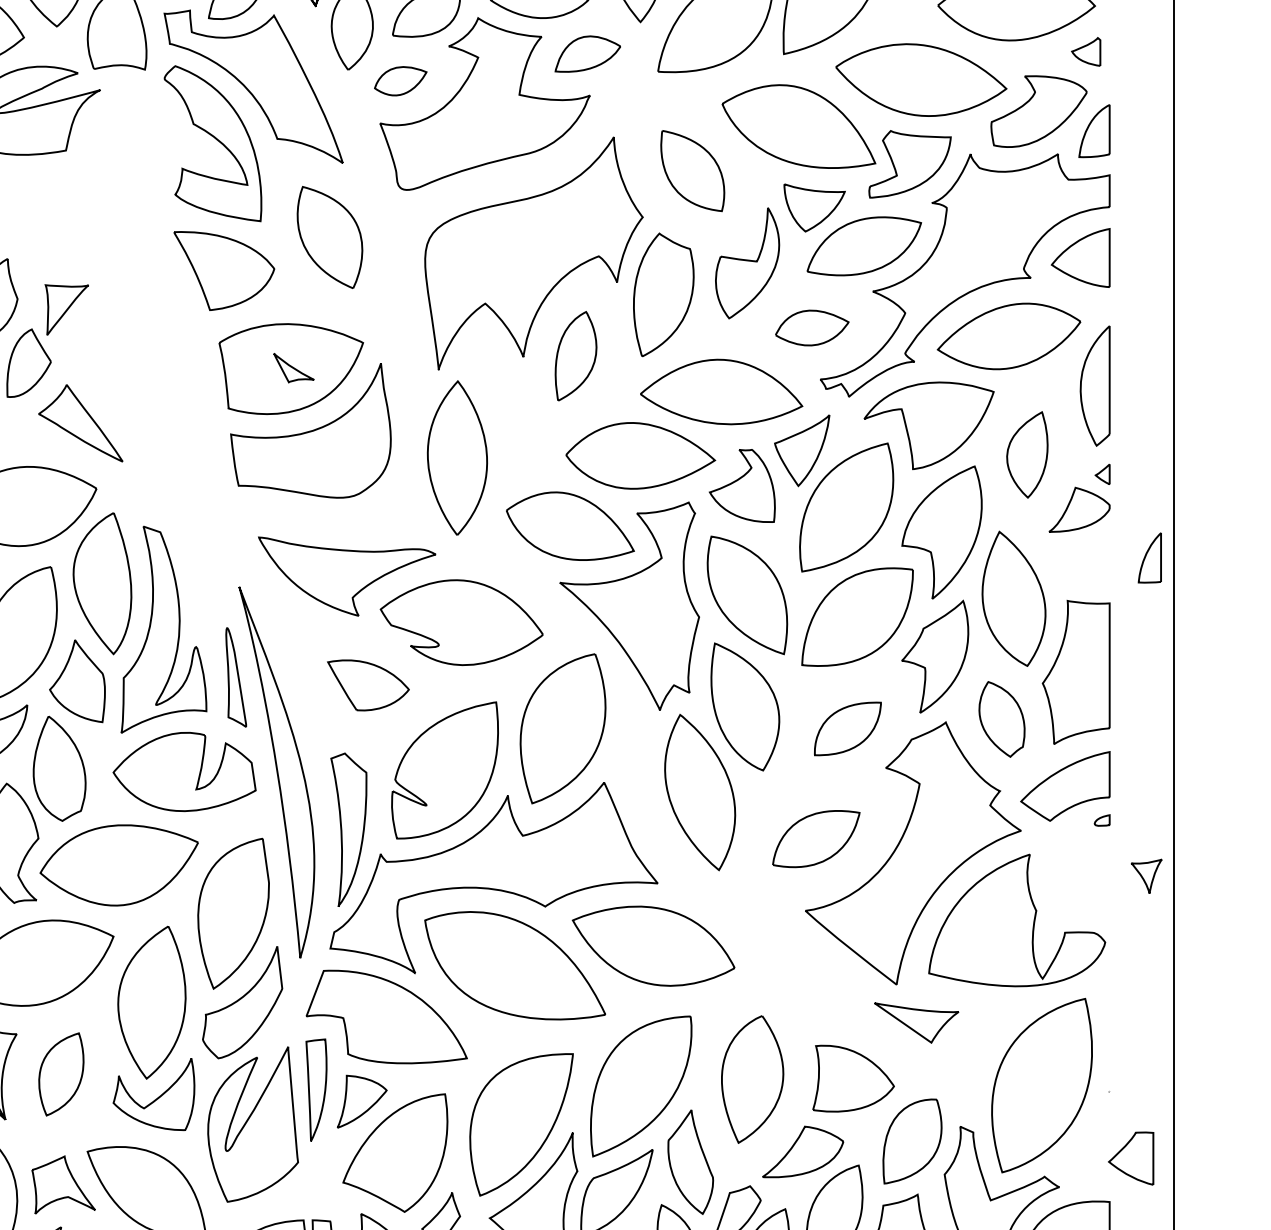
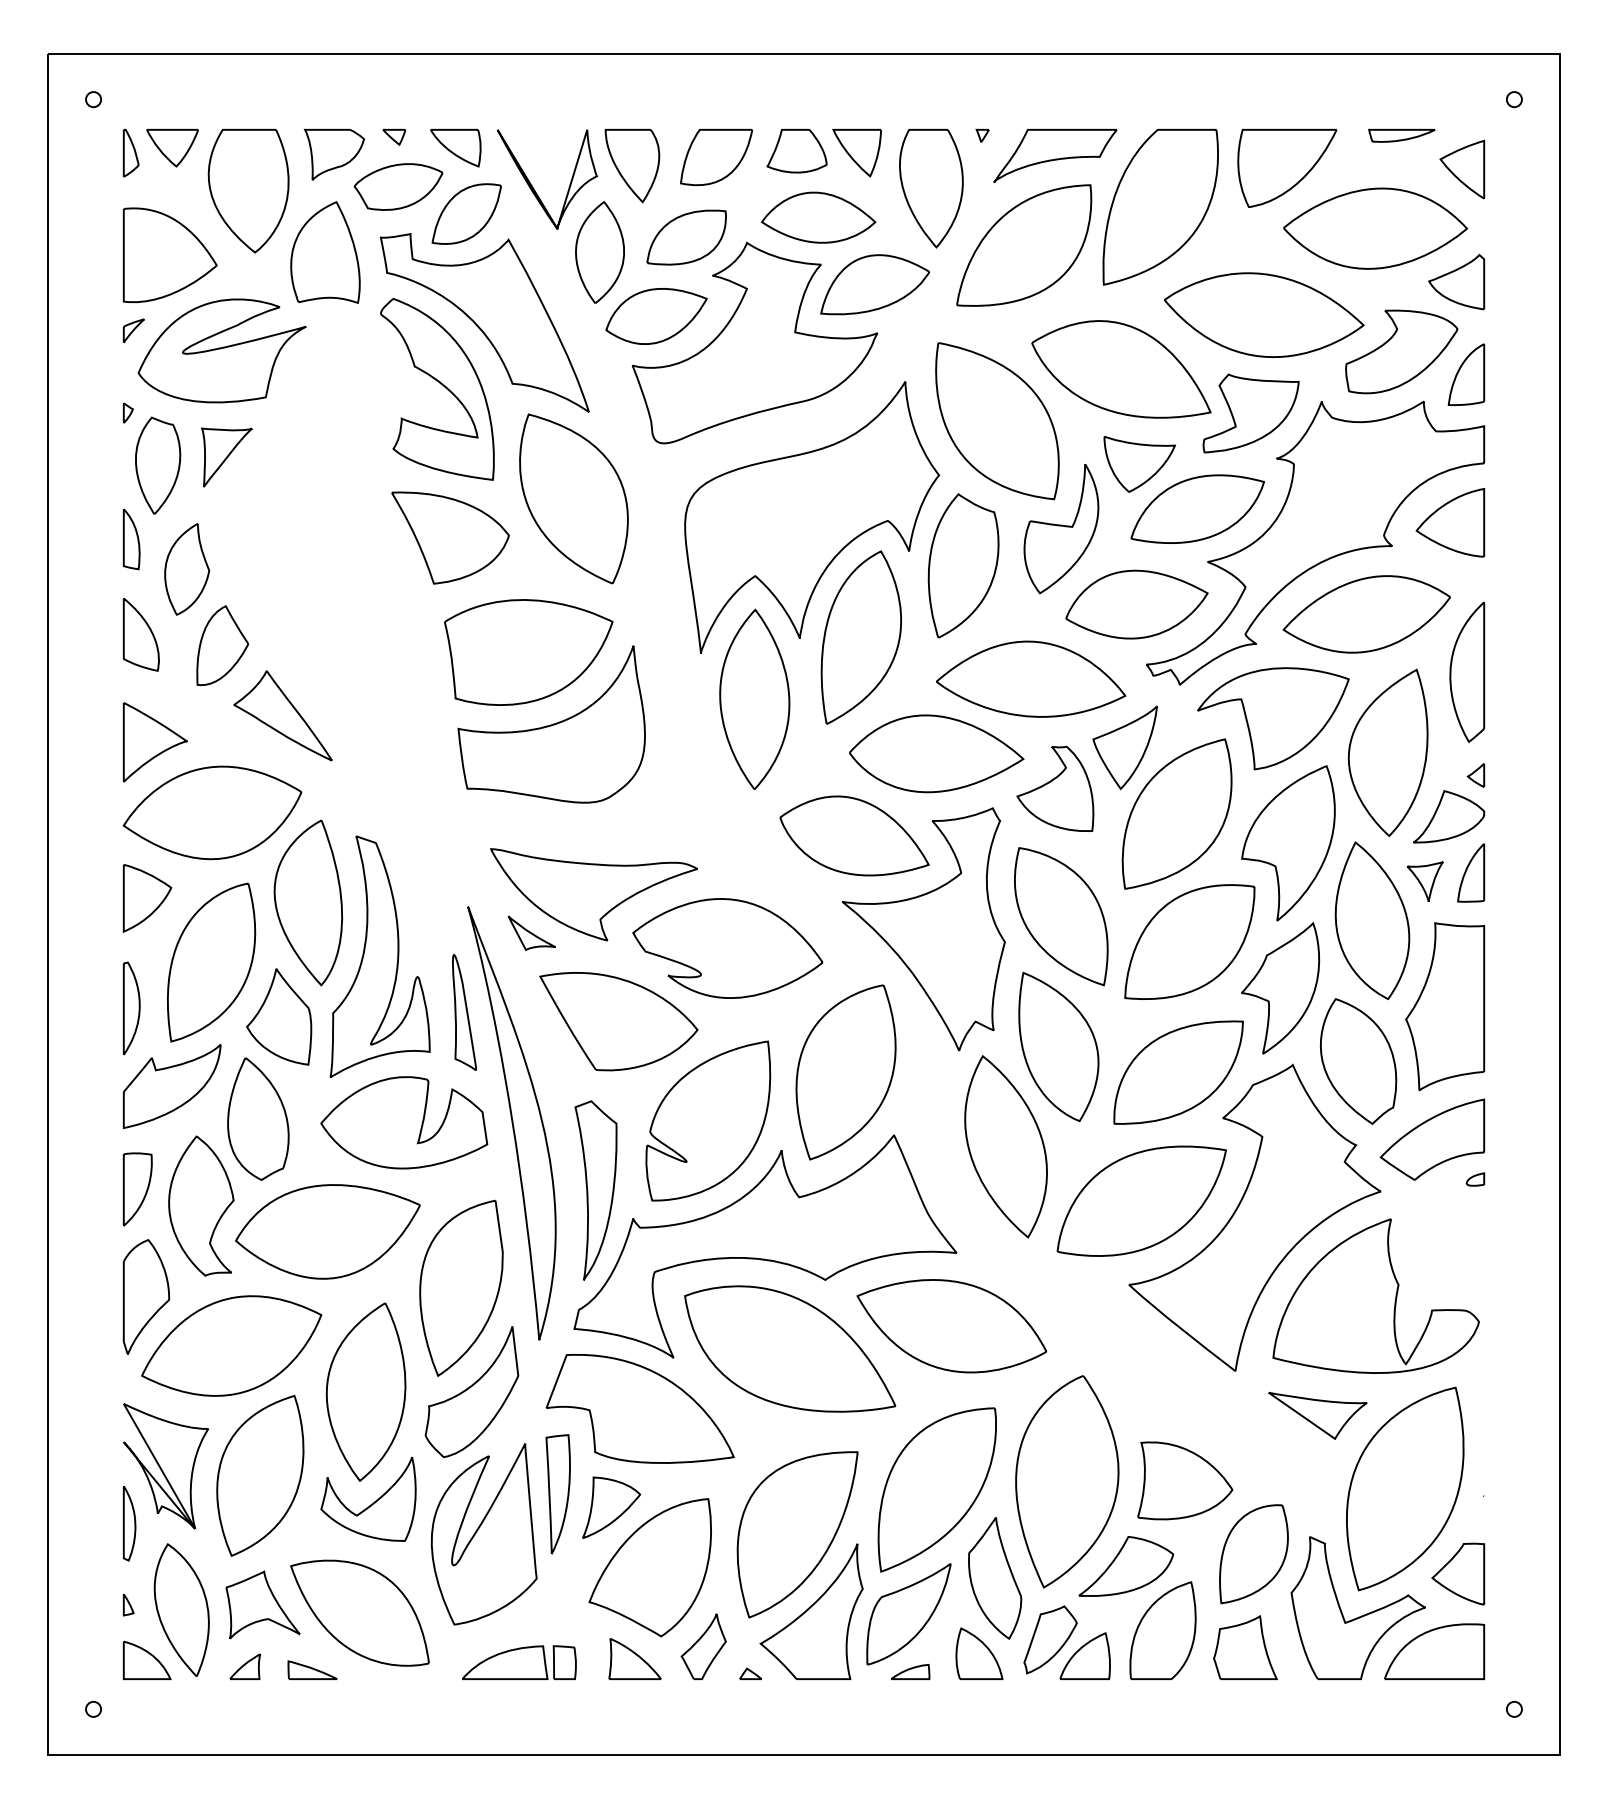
part: (1085, 52) -> (1456, 282), size x1.67
part: (587, 53) -> (874, 284), size x1.43
part: (400, 81) -> (656, 316), size x1.67
part: (692, 171) -> (997, 421), size x1.67
part: (329, 237) -> (573, 498), size x1.43
part: (66, 309) -> (226, 457), moved
part: (811, 327) -> (1136, 604), size x1.67
part: (575, 356) -> (860, 637), size x1.67
part: (293, 367) -> (531, 932), moved
part: (1026, 454) -> (1387, 752), size x1.67
part: (457, 457) -> (754, 698), moved
part: (1150, 557) -> (1471, 872), moved
part: (368, 685) -> (618, 1021), size x1.67
part: (1002, 719) -> (1358, 1061), size x1.43
part: (847, 728) -> (1178, 1072), size x1.67
part: (816, 838) -> (1141, 1200), size x1.67
part: (1146, 876) -> (1425, 881), moved
part: (916, 1022) -> (1317, 1415), moved
part: (61, 1074) -> (260, 1475), size x1.67
part: (752, 1079) -> (1067, 1481), size x1.43
part: (1131, 1158) -> (1458, 1573), moved

